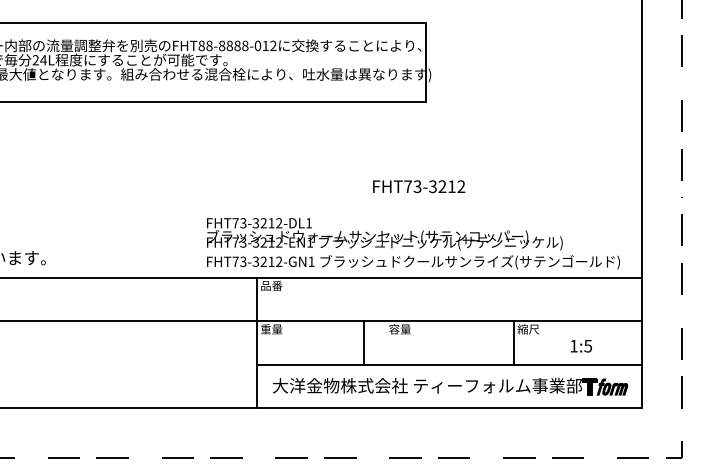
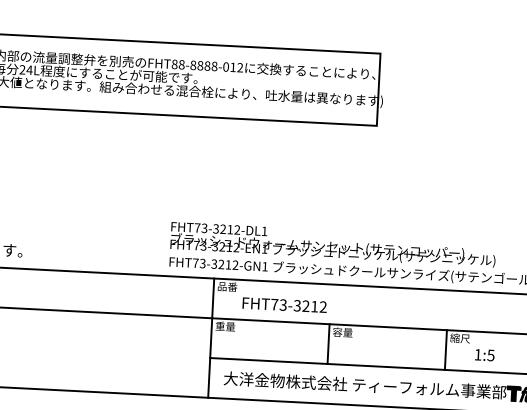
text: (419, 186) -> (285, 305), moved
line: (364, 342) -> (328, 343), moved
text: (580, 346) -> (484, 355), moved

